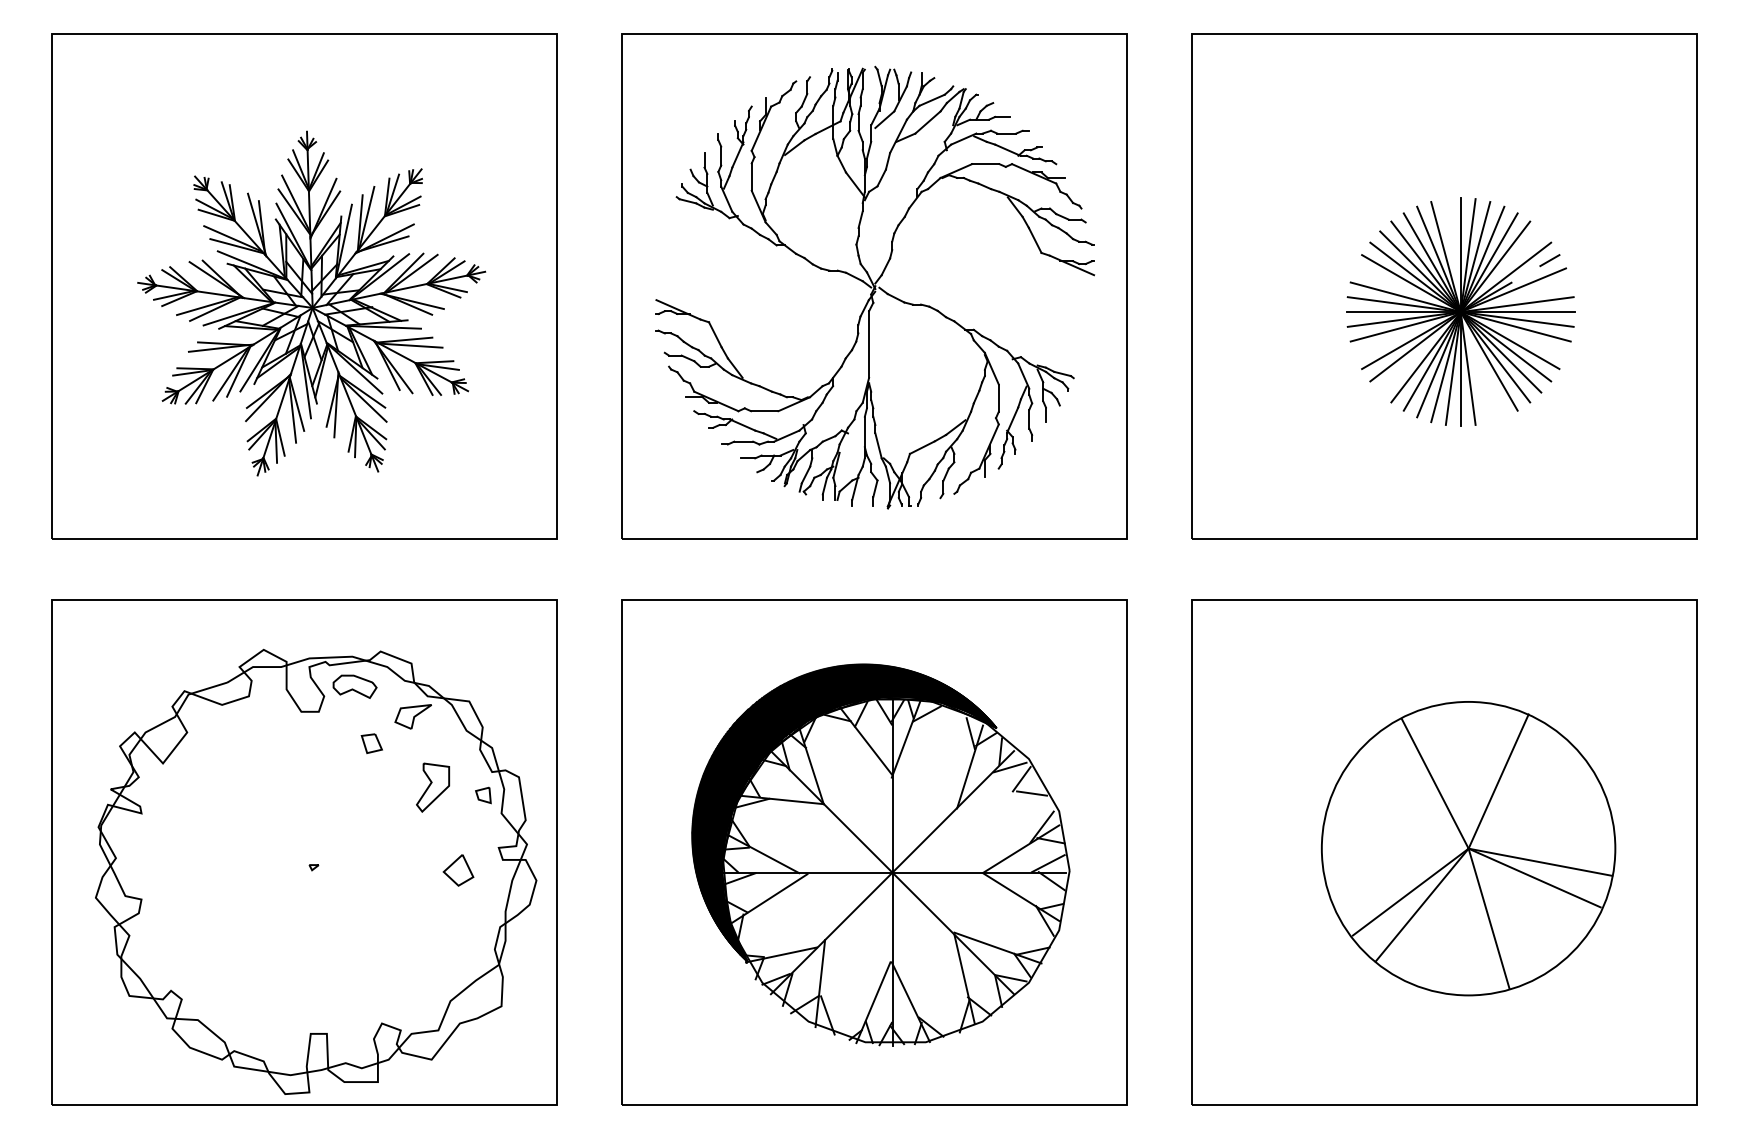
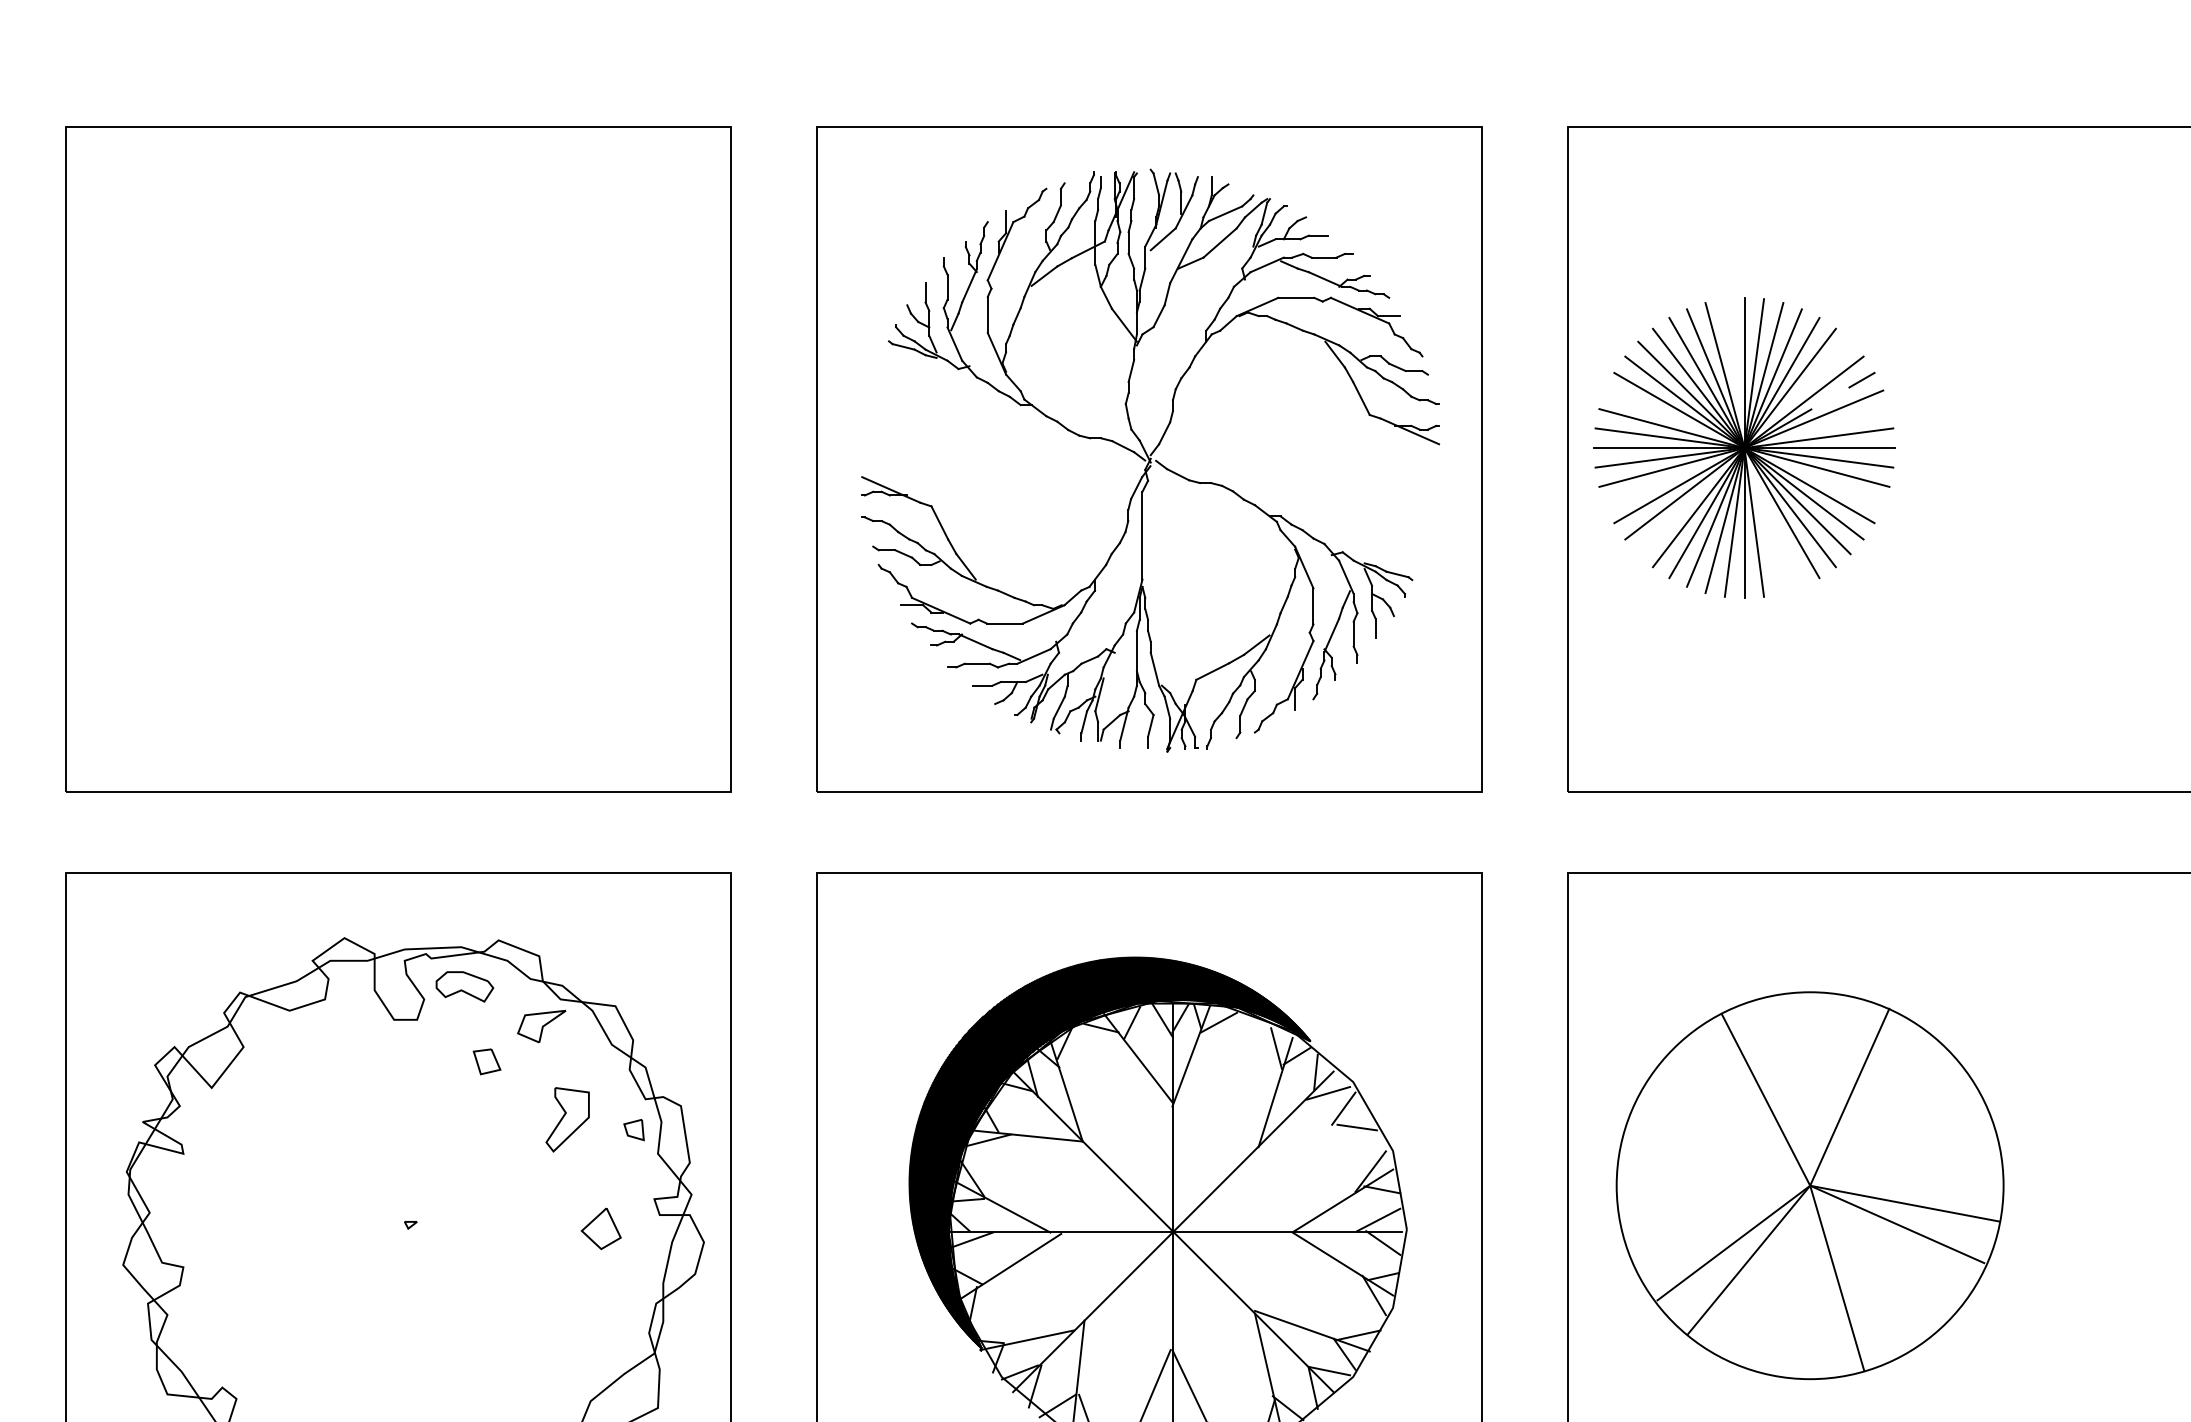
part: (311, 303) -> (407, 481), removed
part: (1460, 311) -> (1744, 447), moved
part: (1468, 848) -> (1810, 1185), moved

